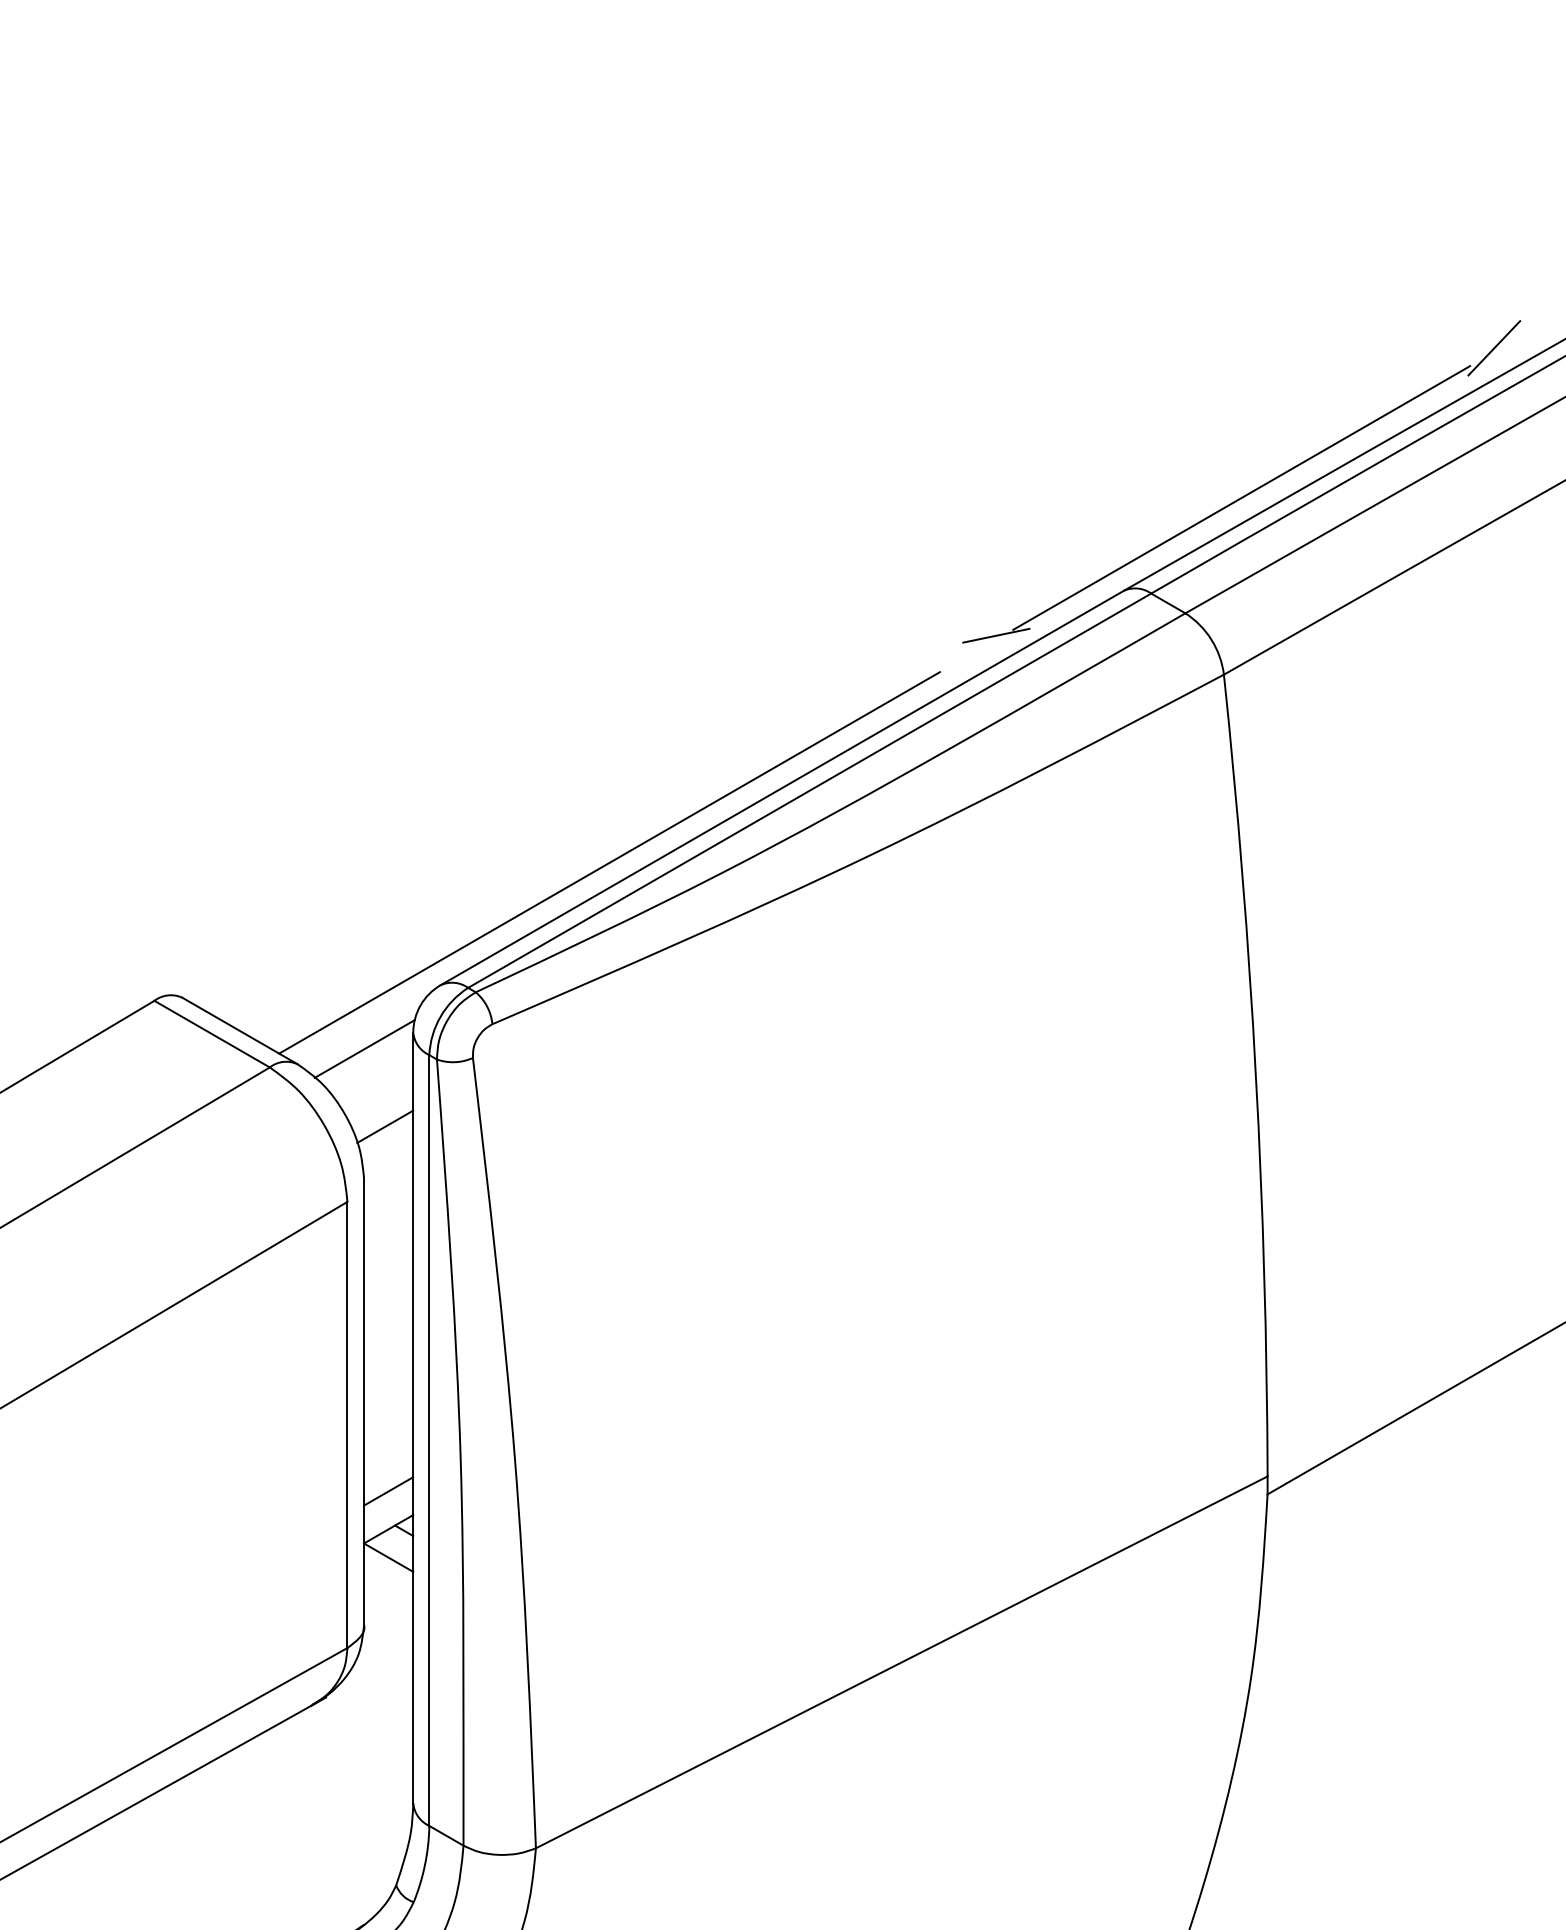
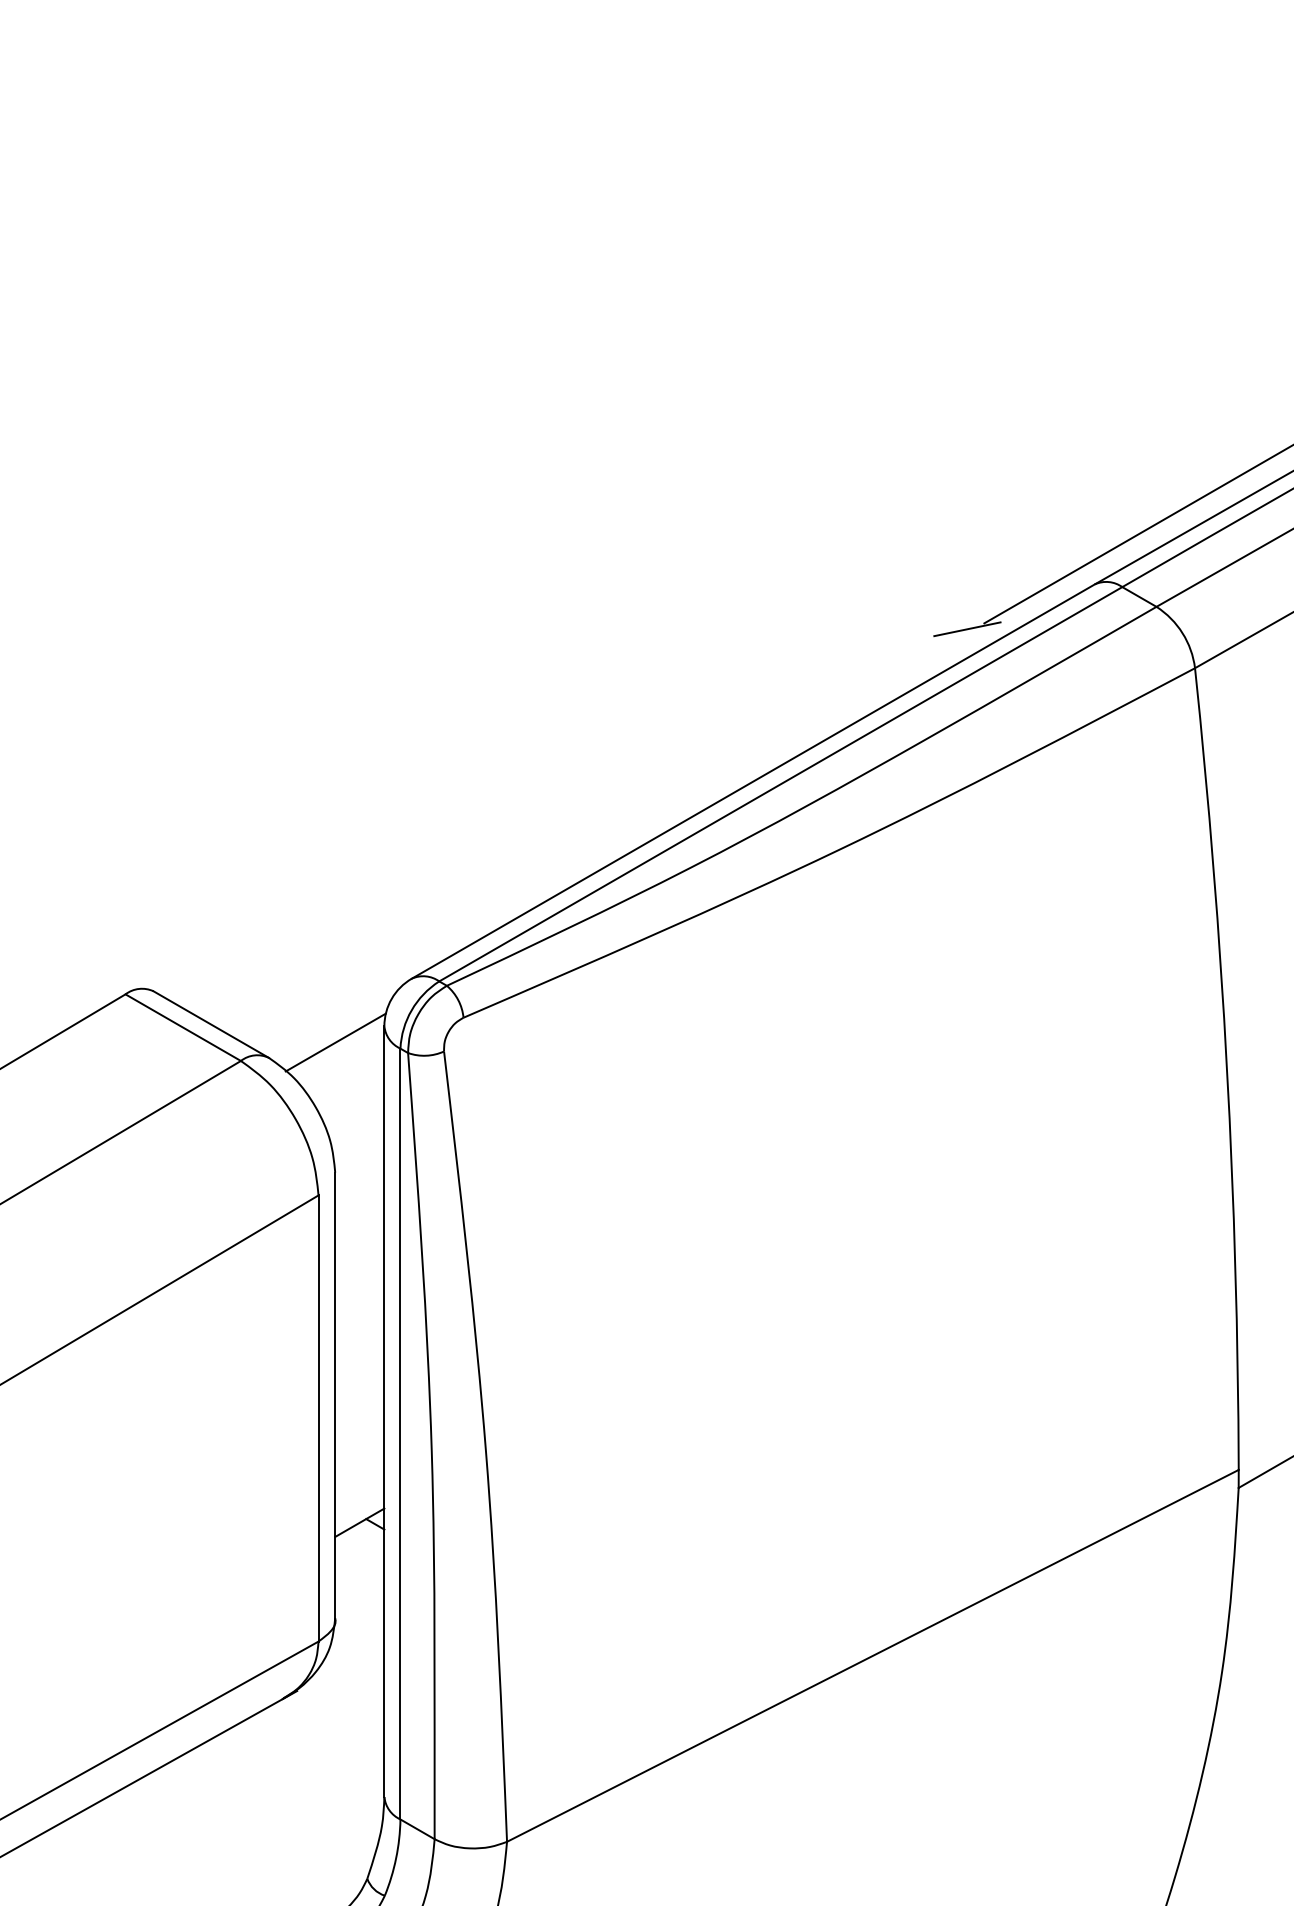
line: (609, 862) -> (580, 856), removed
line: (385, 1126) -> (356, 1120), removed
line: (388, 1491) -> (359, 1485), removed
line: (388, 1557) -> (359, 1551), removed

